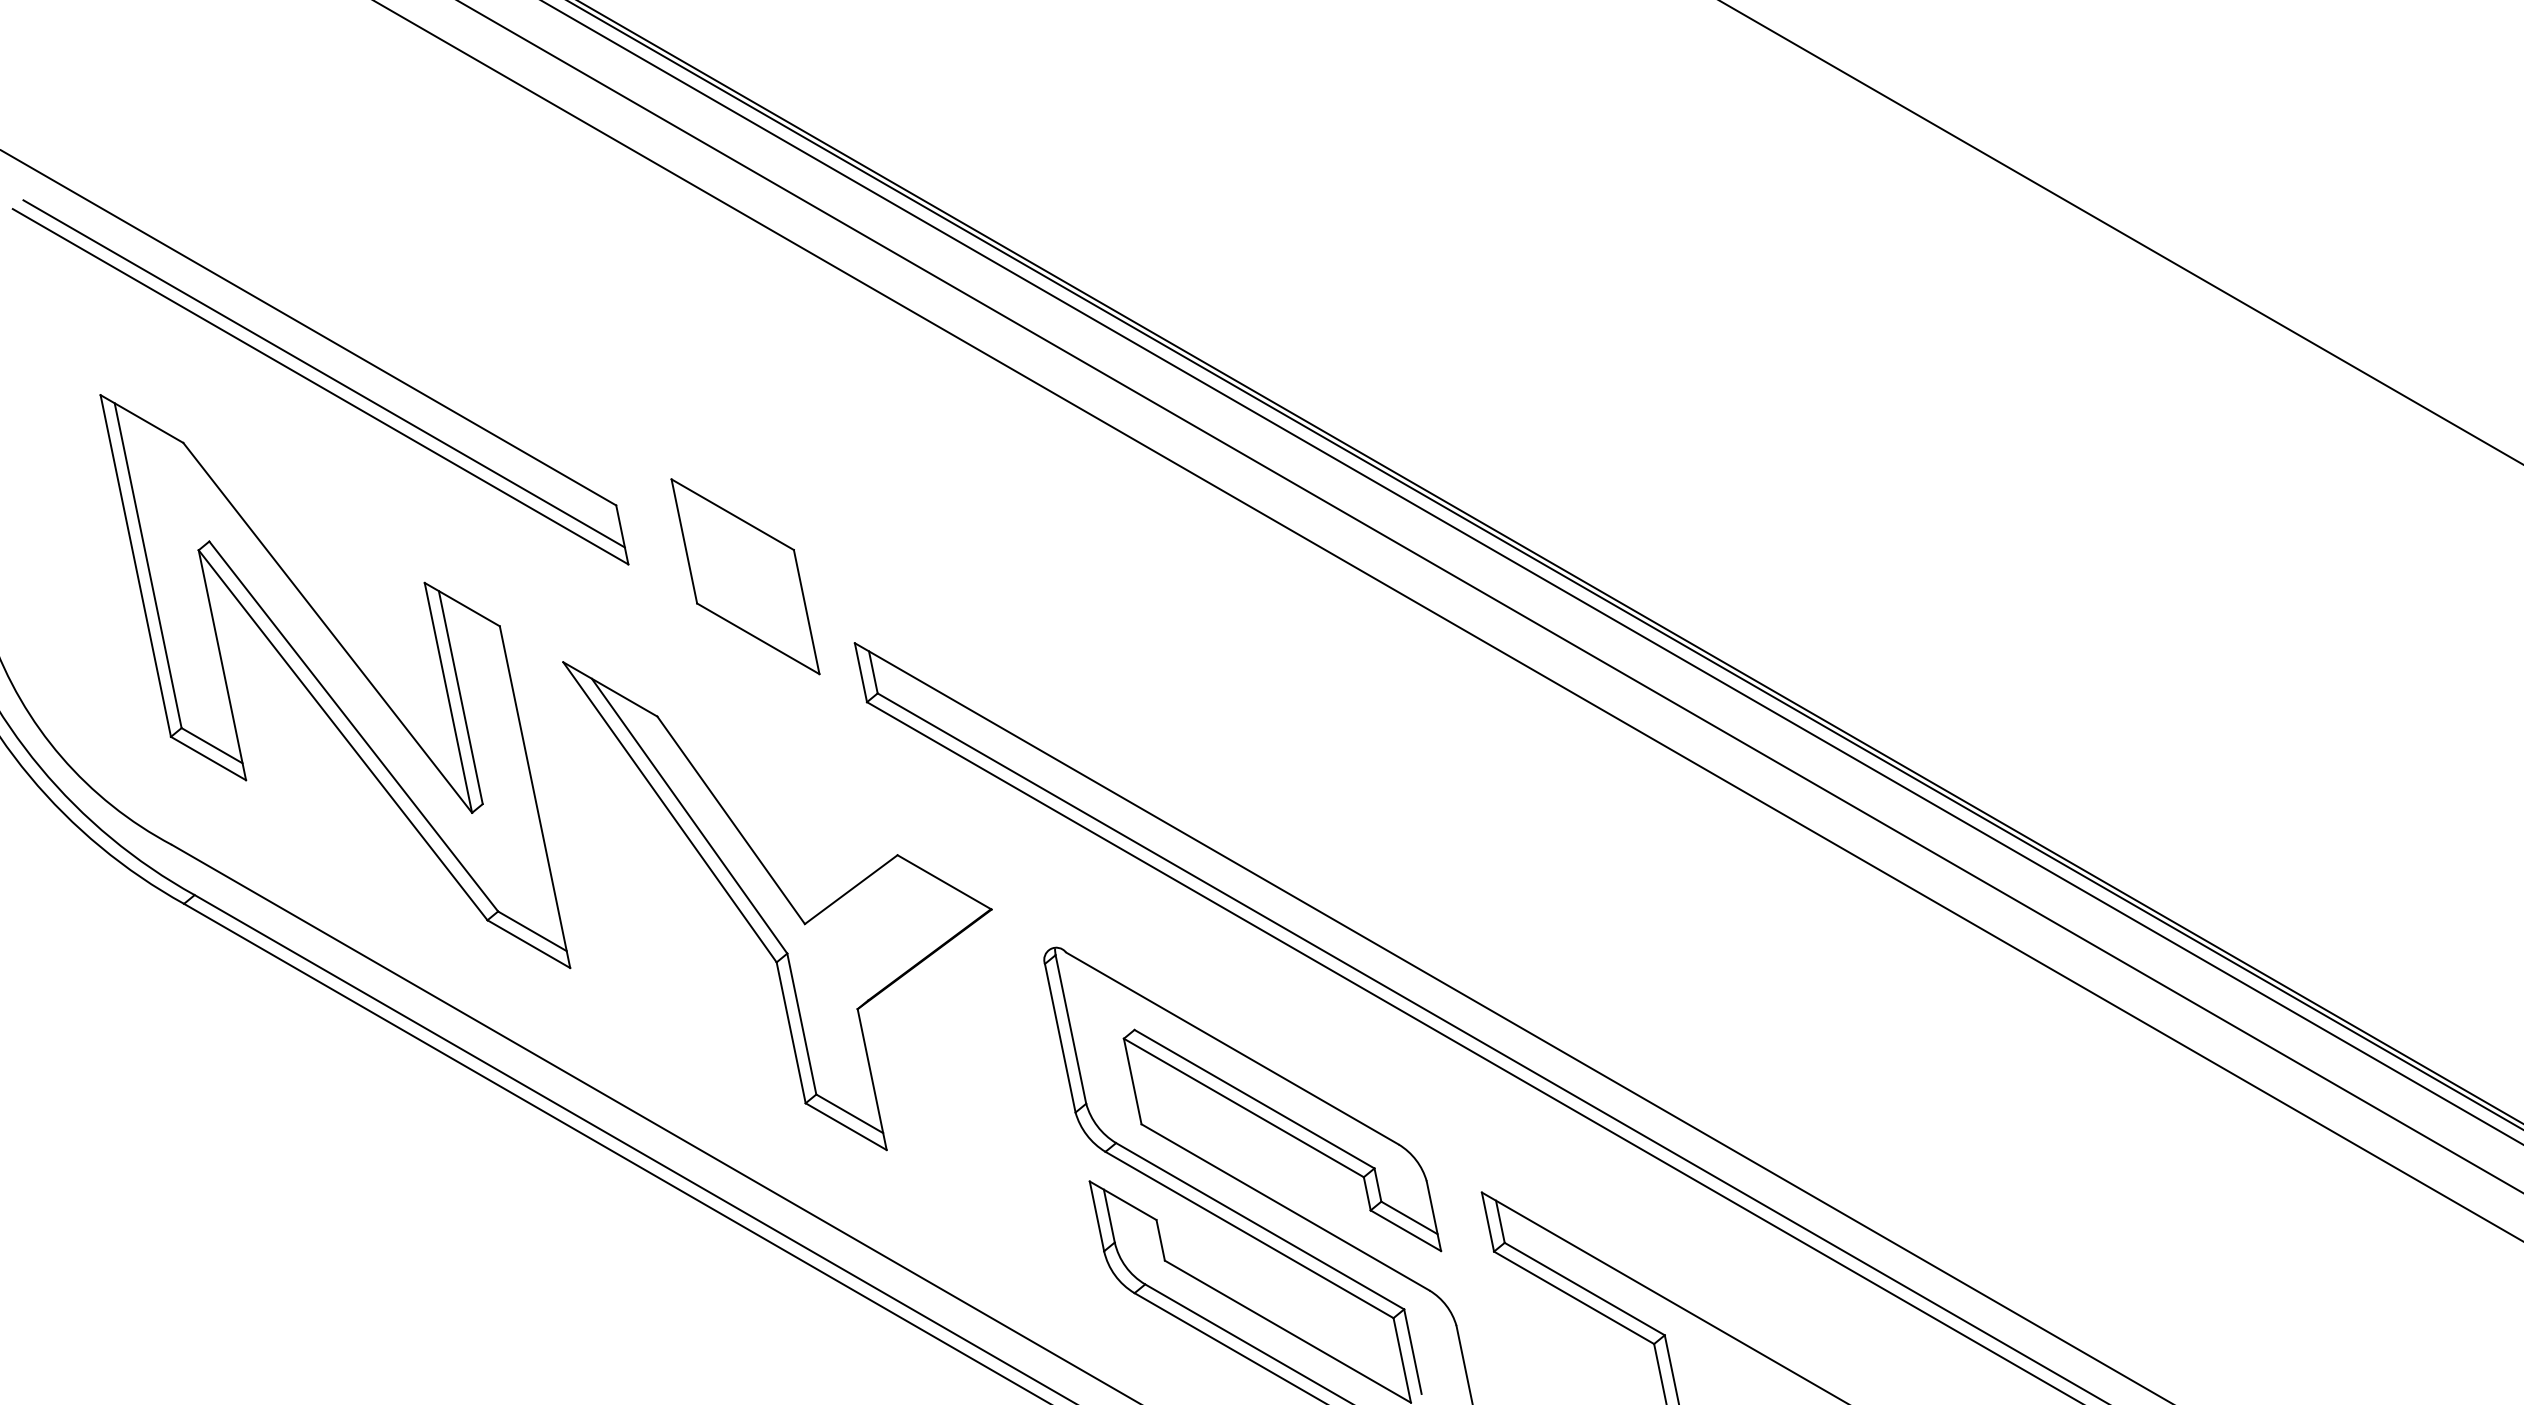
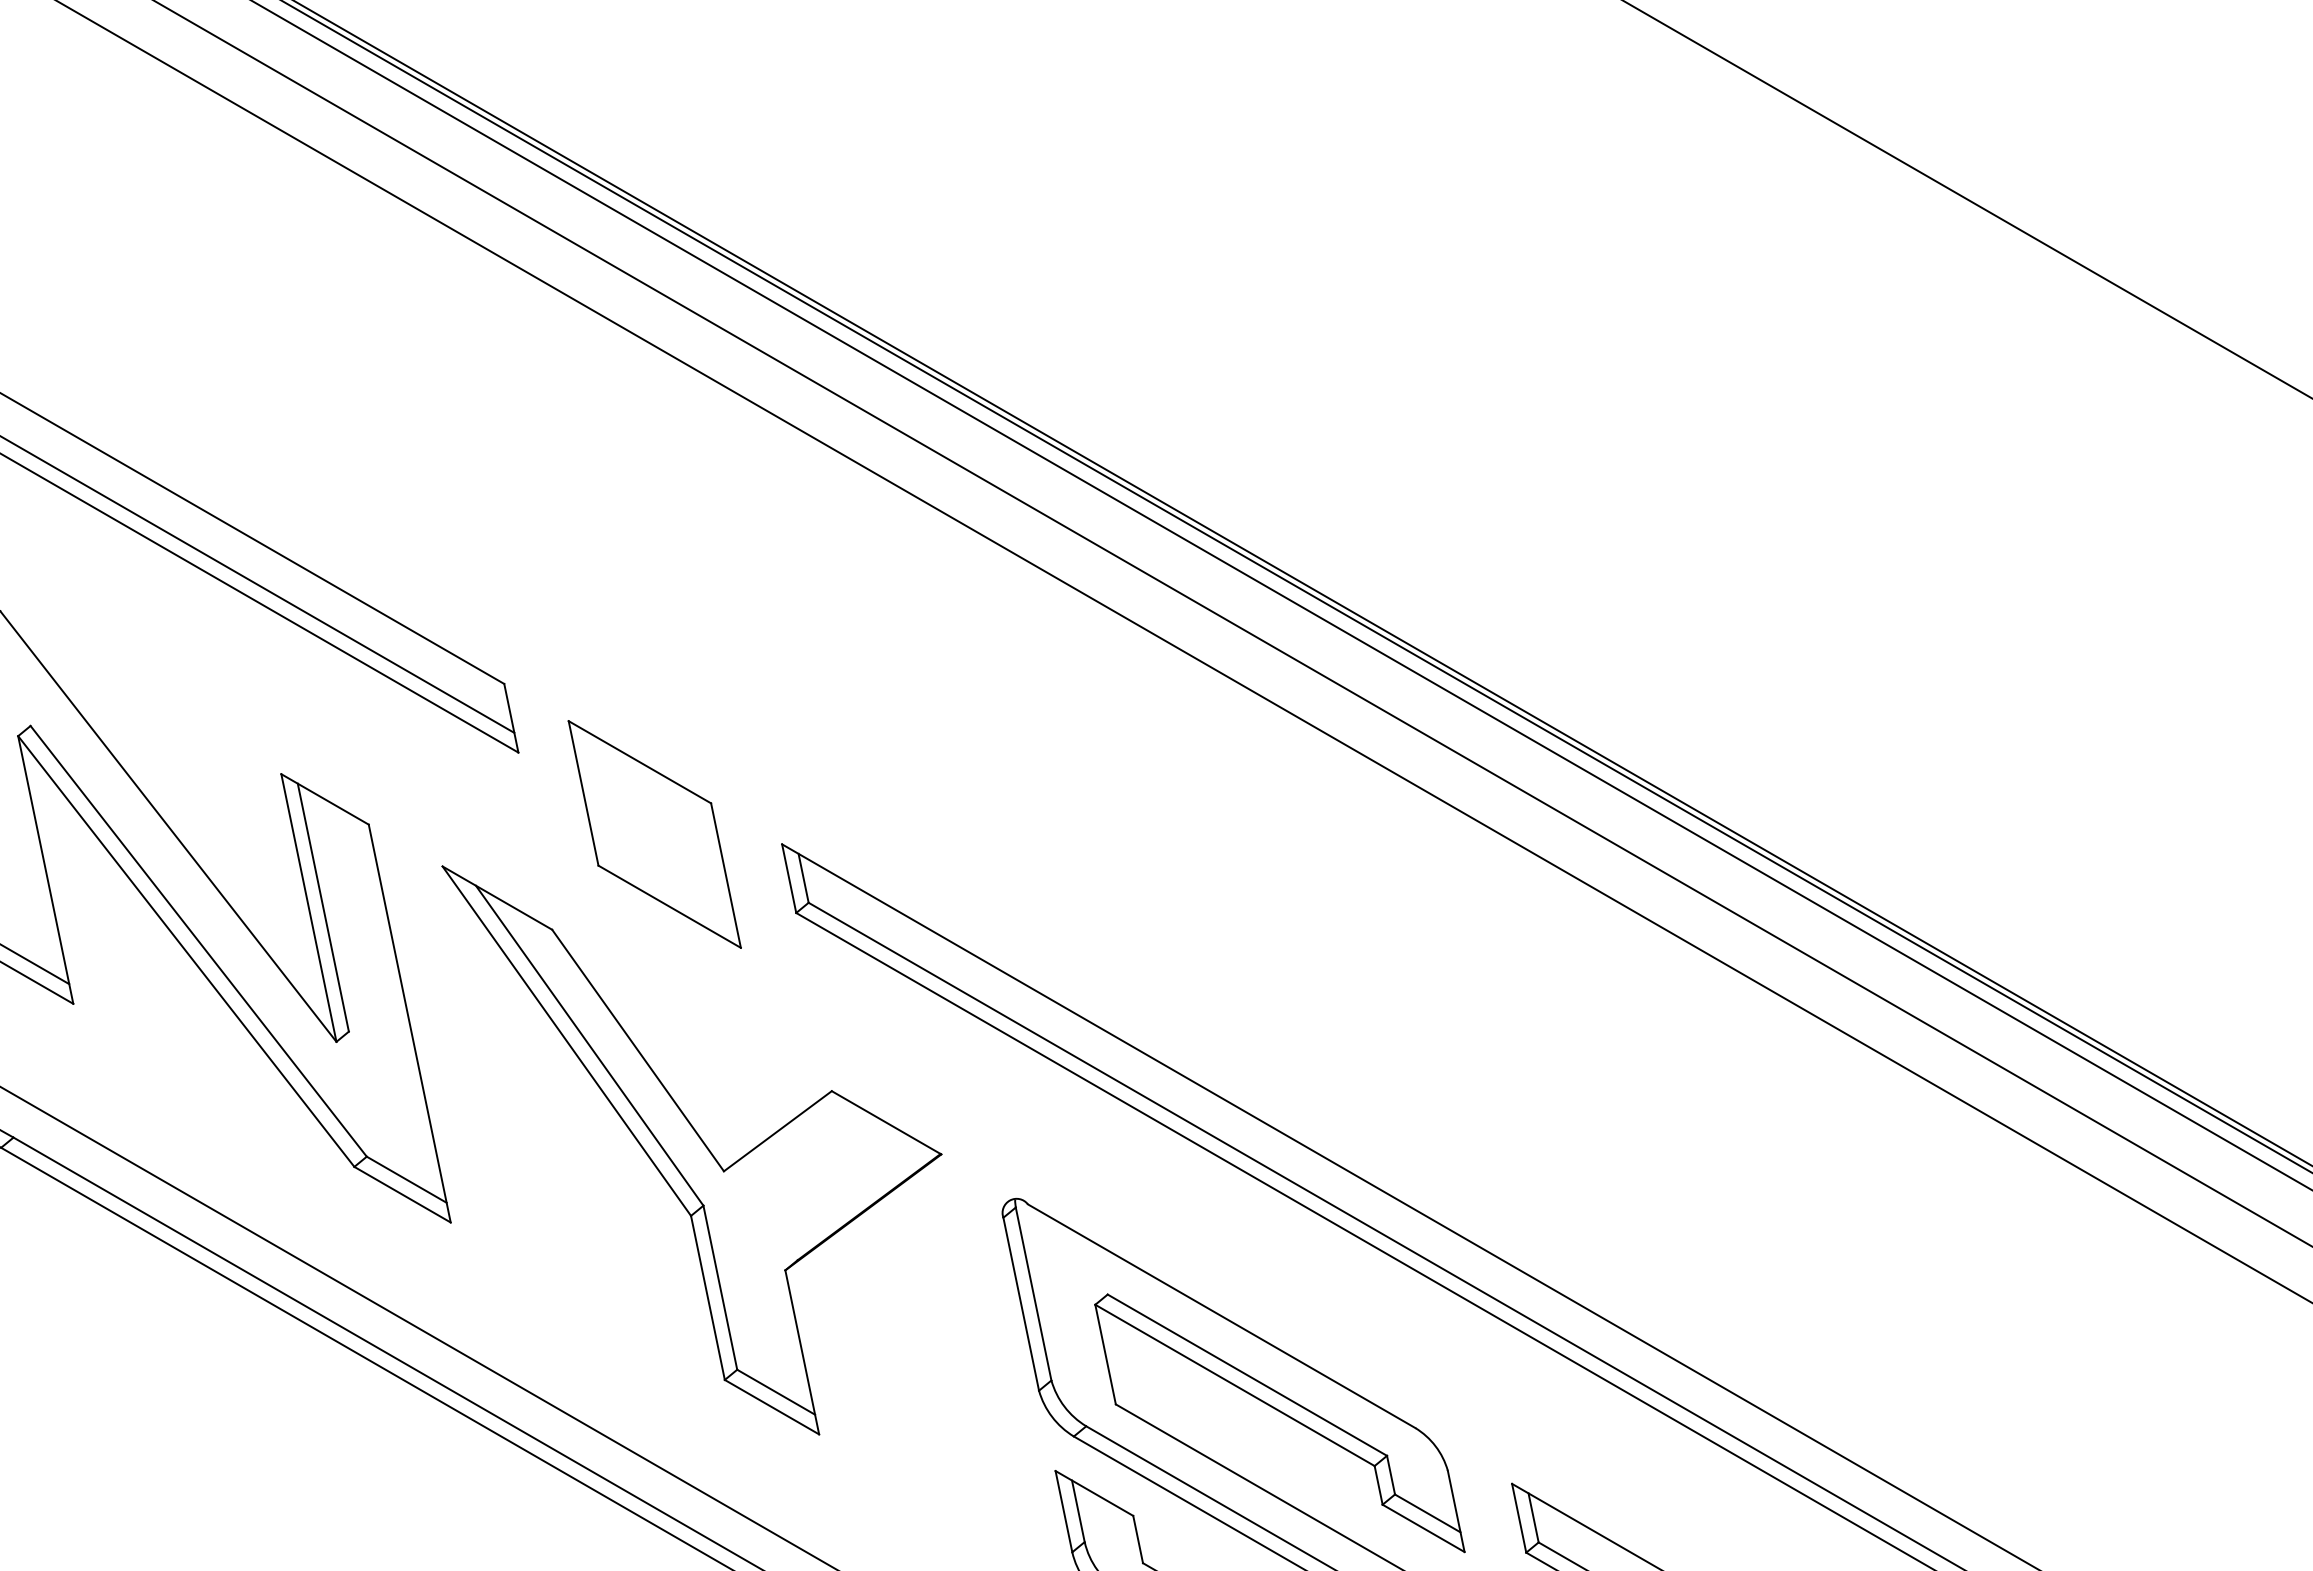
part: (745, 576) -> (654, 834), moved

